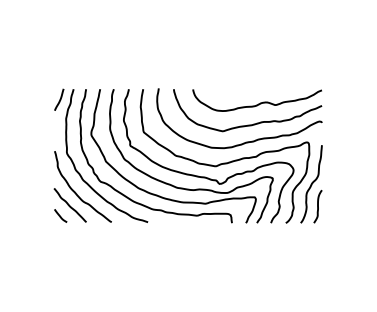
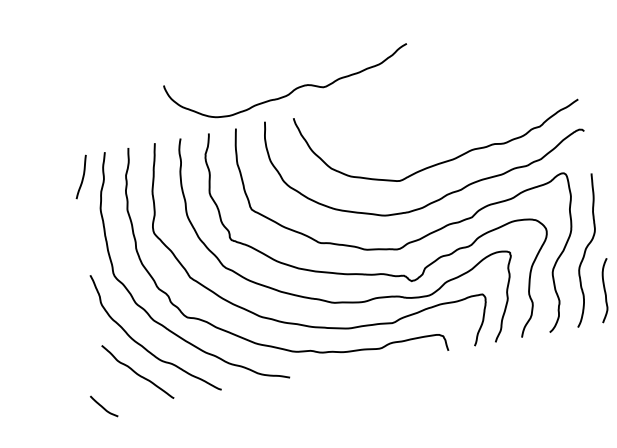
curve: (258, 103) -> (291, 89), moved
line: (60, 215) -> (103, 405), moved

